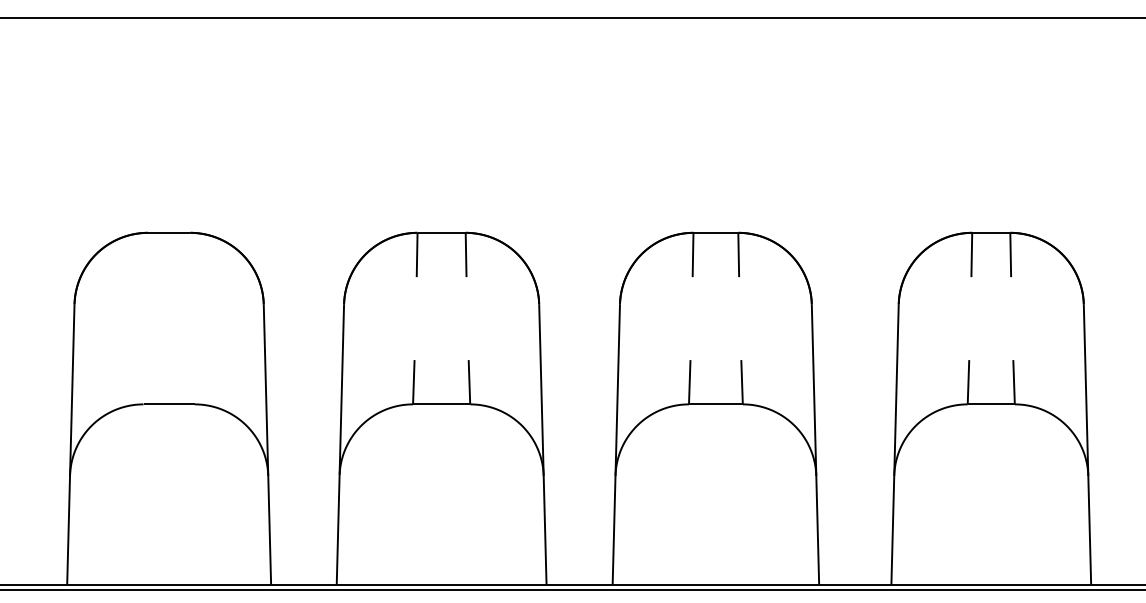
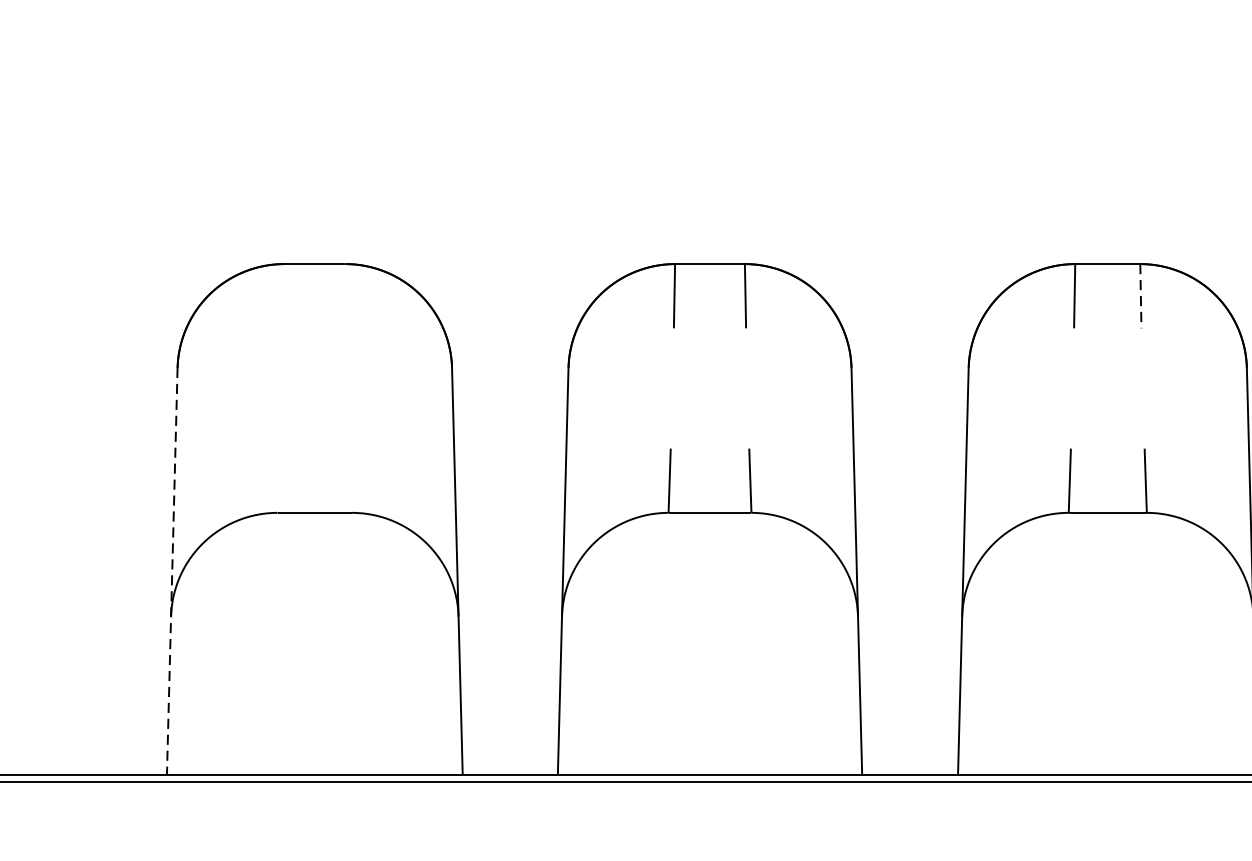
line: (738, 255) -> (1140, 296), solid -> dashed
line: (70, 445) -> (171, 572), solid -> dashed

